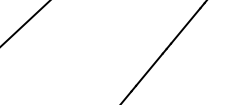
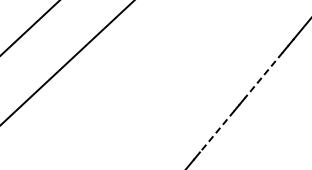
line: (185, 26) -> (263, 75), solid -> dashed
line: (149, 69) -> (217, 131), solid -> dashed

